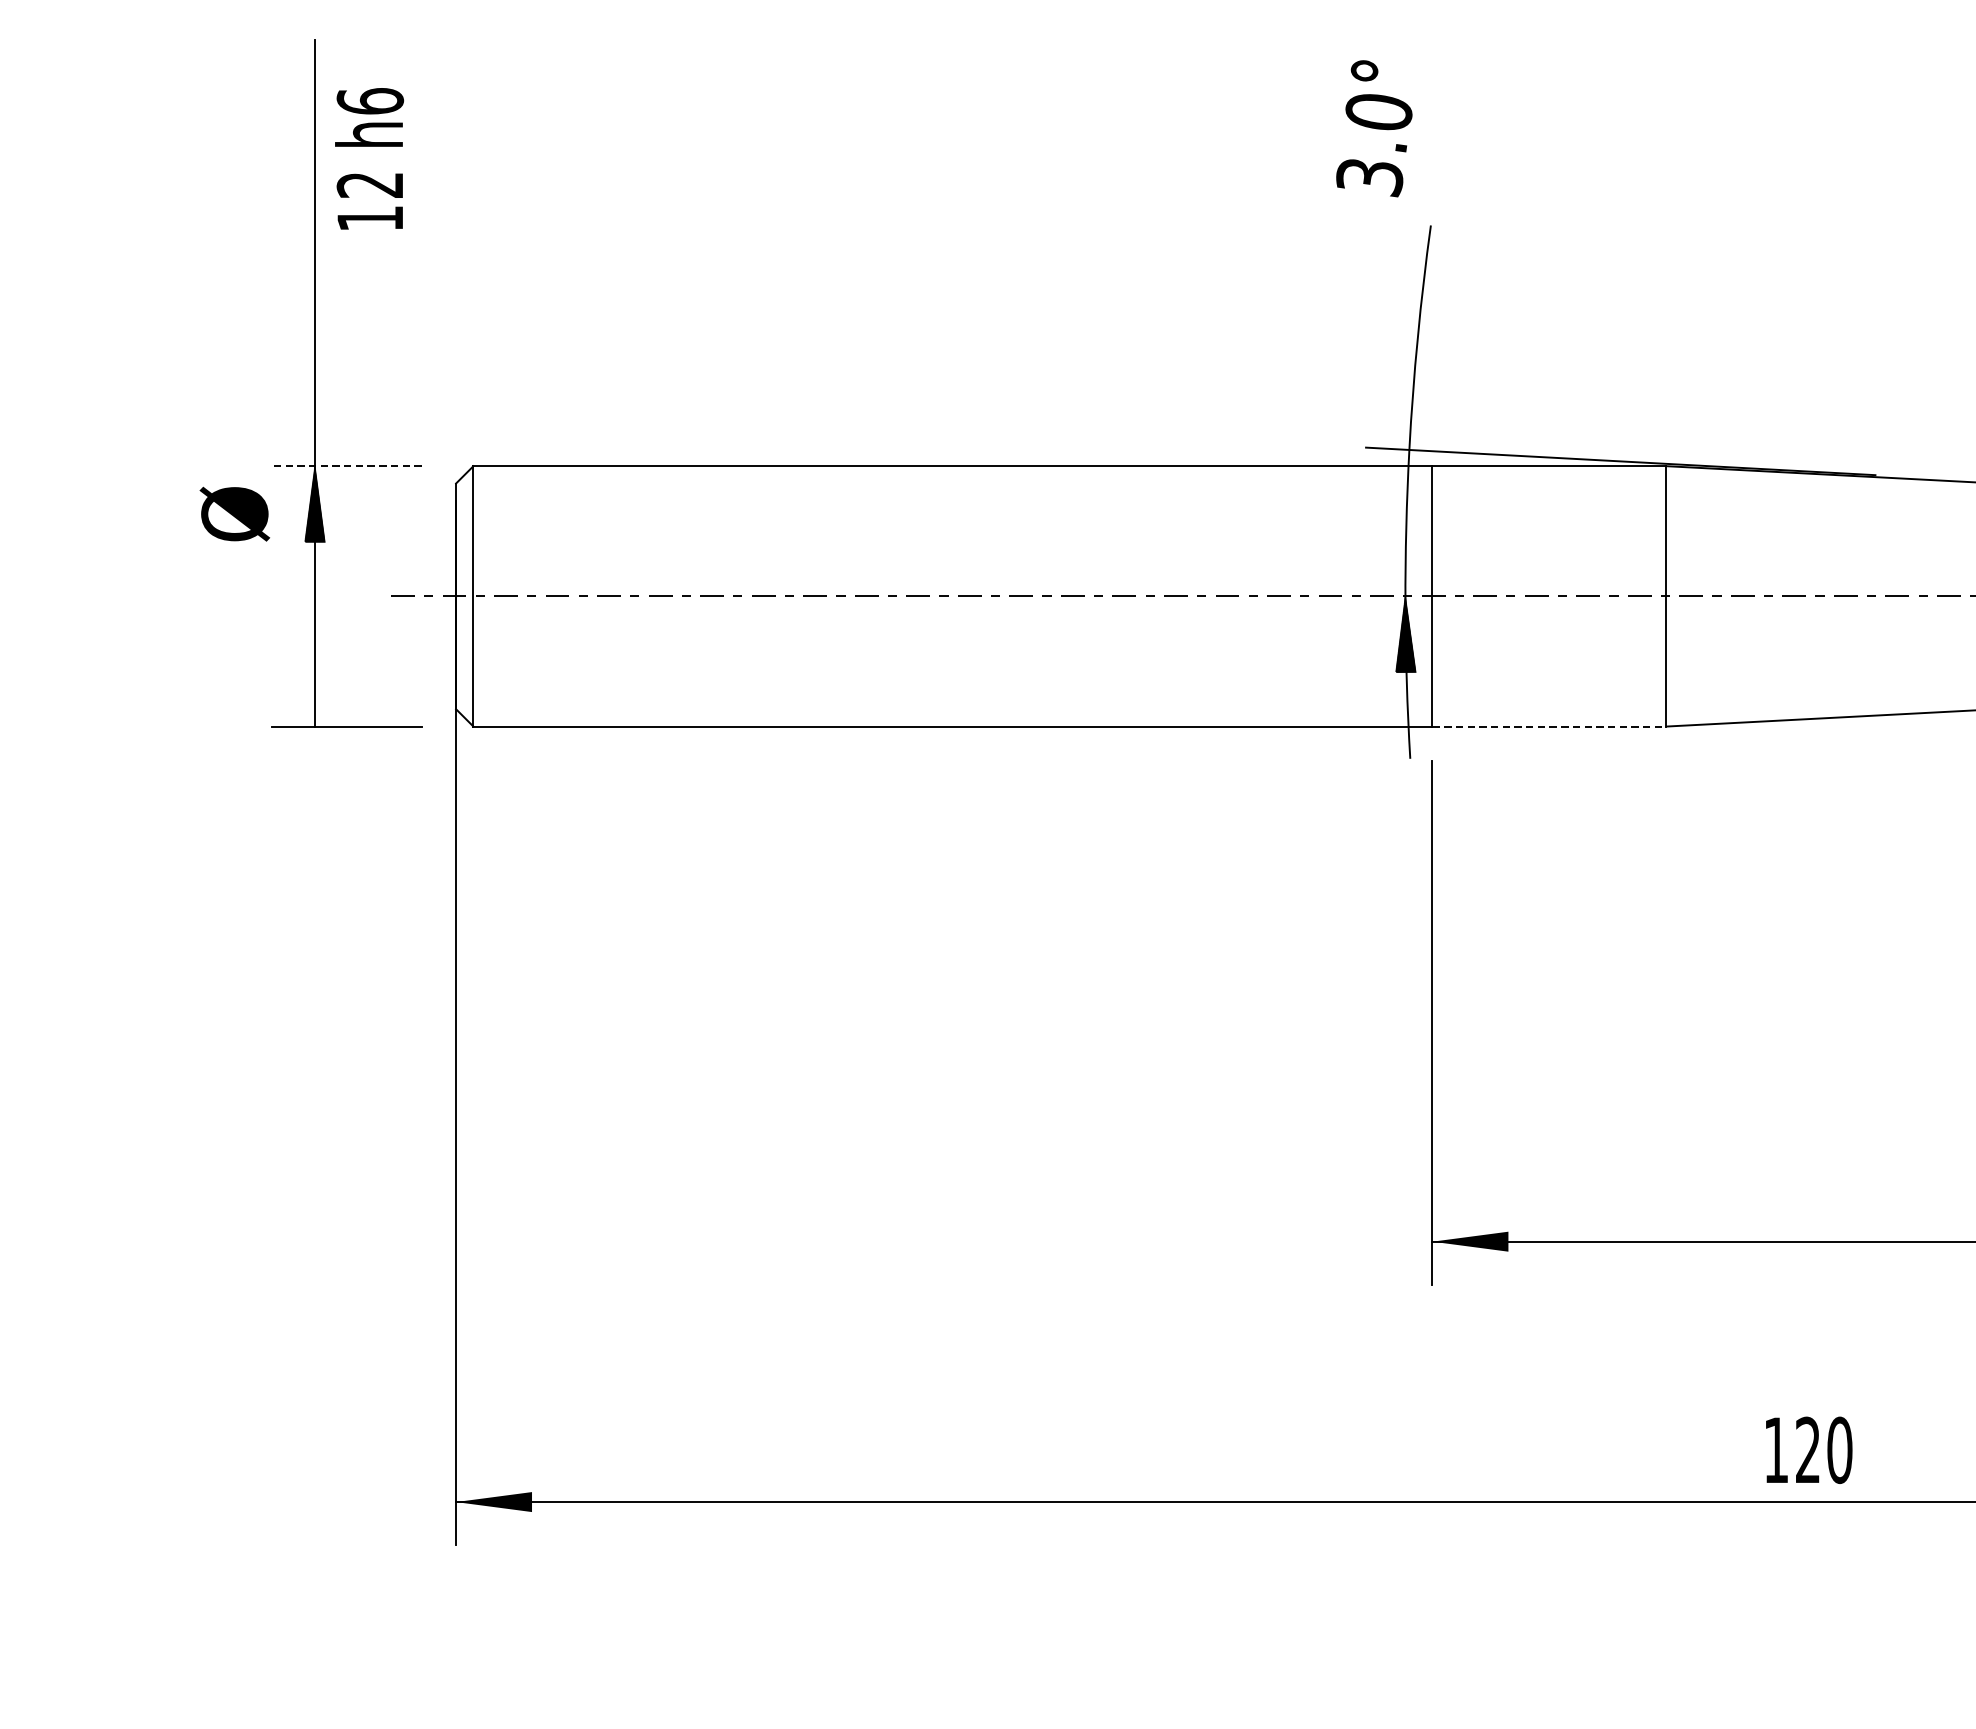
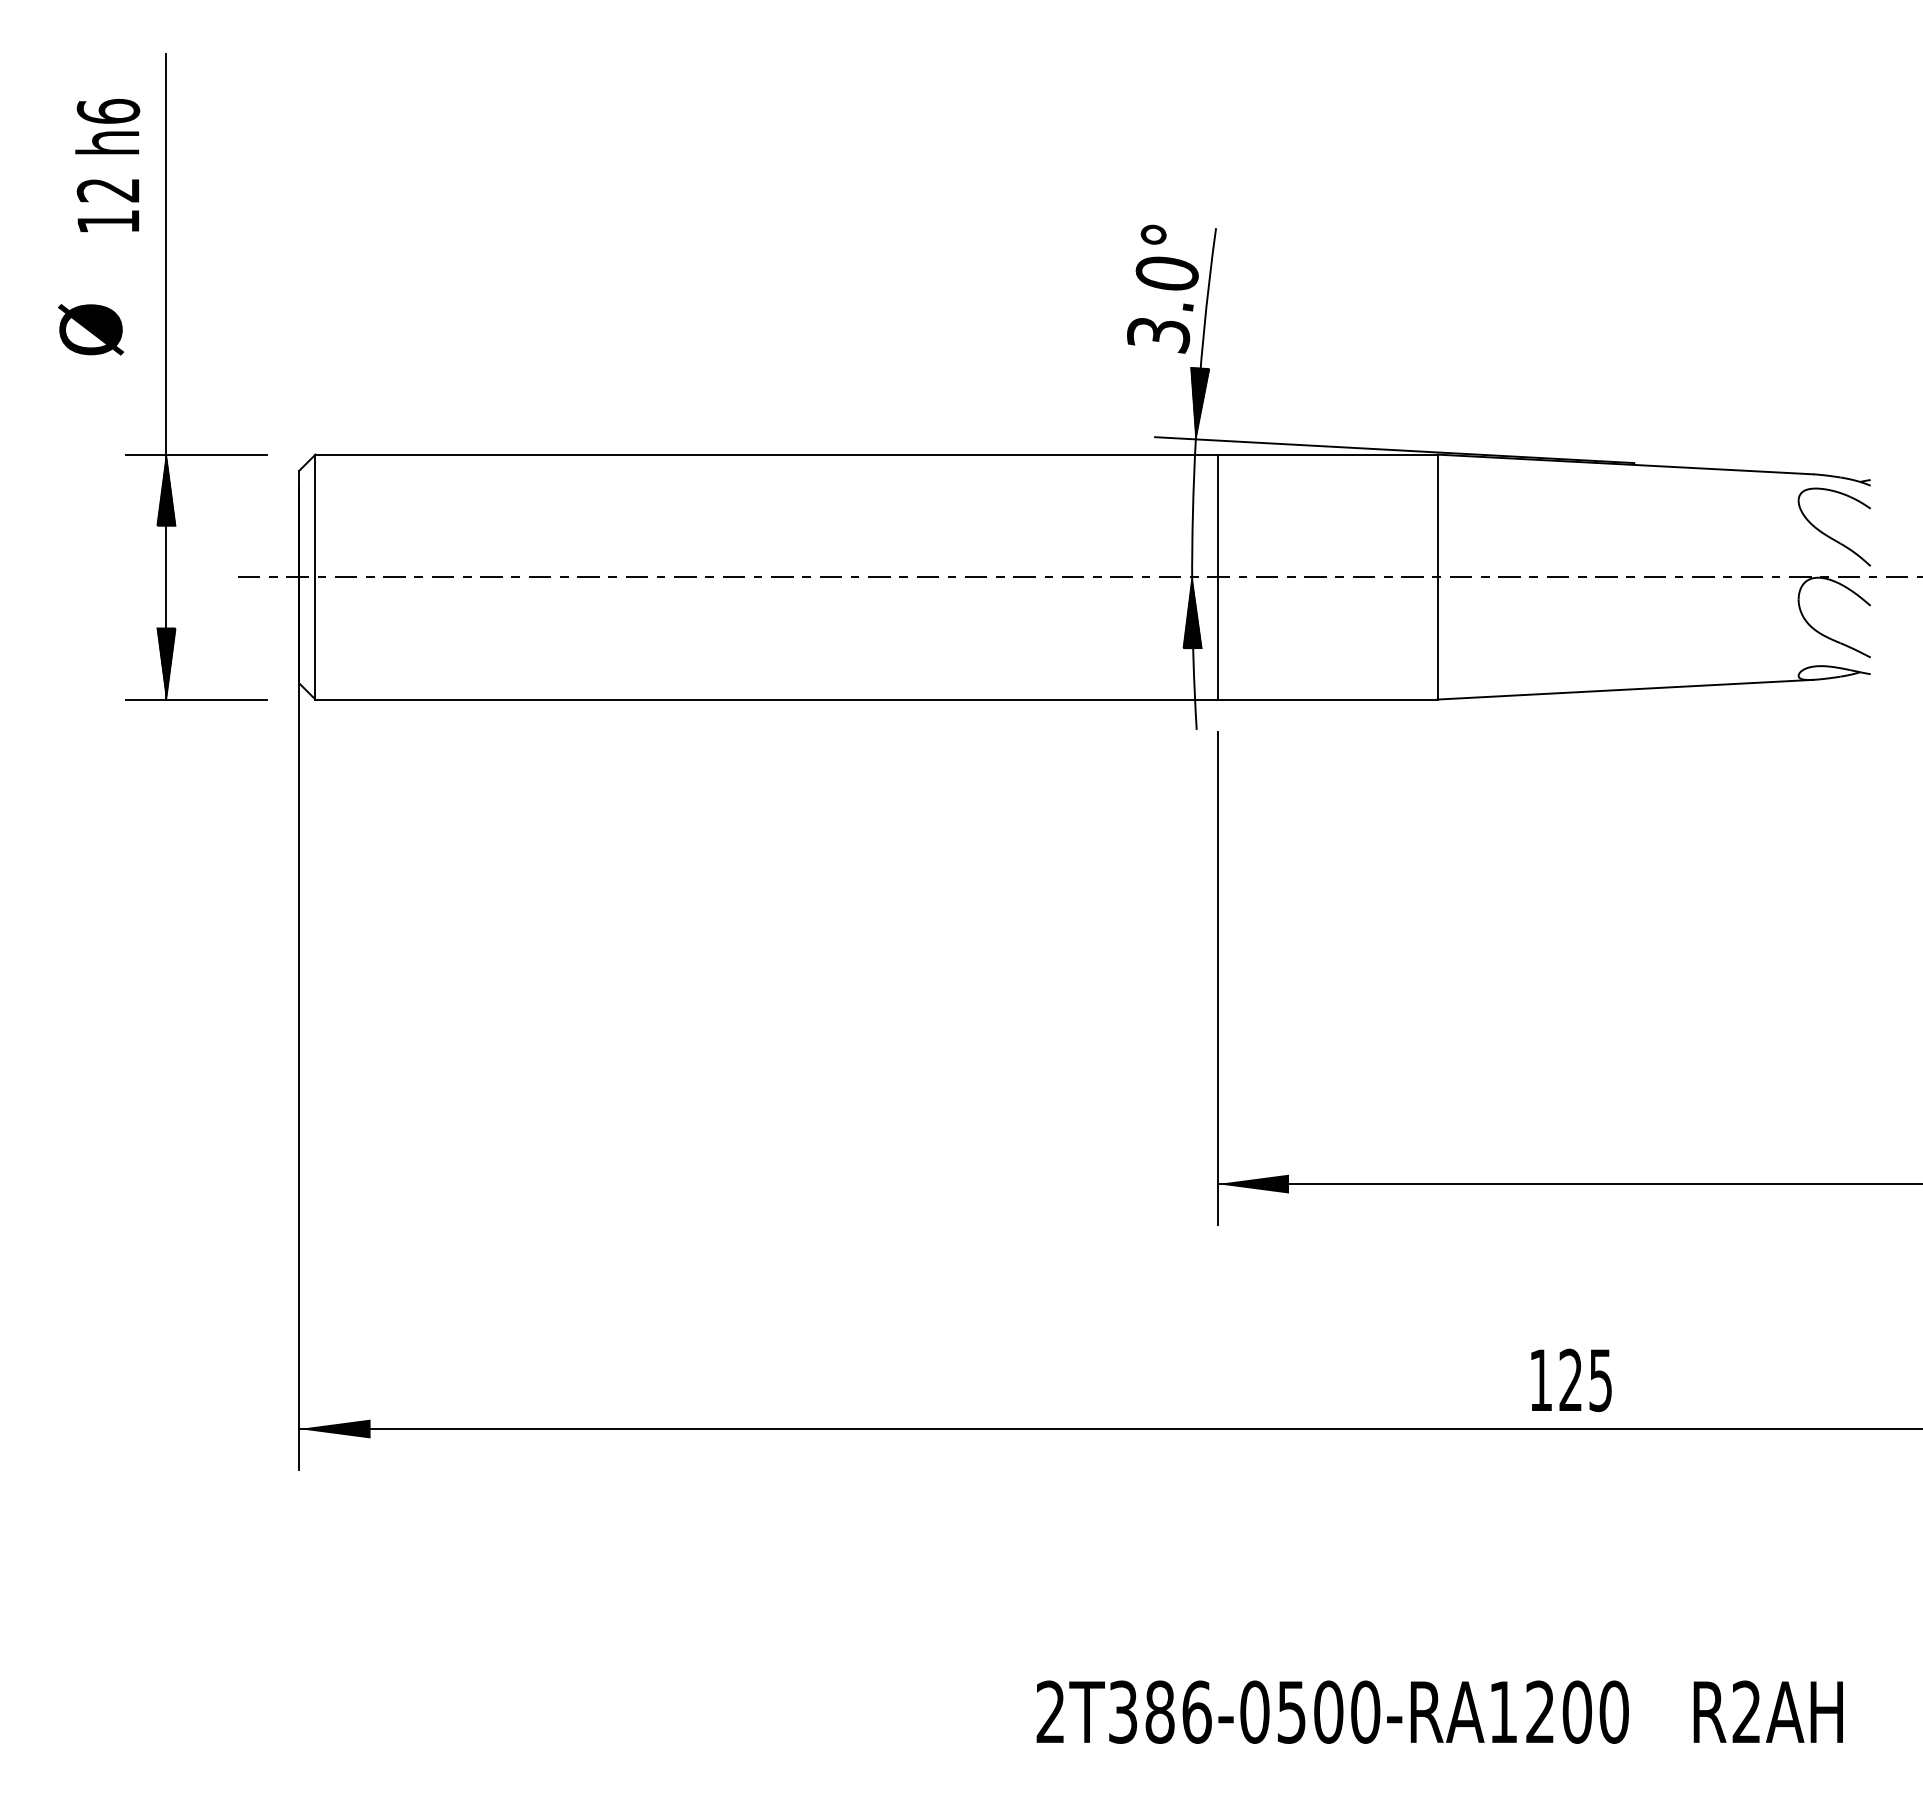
text: (1373, 127) -> (1162, 288), moved
text: (369, 158) -> (107, 165), moved
hatch: (1413, 411) -> (1199, 403), added
line: (346, 466) -> (196, 454), dashed -> solid
text: (235, 513) -> (91, 329), moved
hatch: (315, 688) -> (166, 663), added
line: (1550, 726) -> (1328, 699), dashed -> solid
text: (1839, 1450) -> (1600, 1380), 120 -> 125

